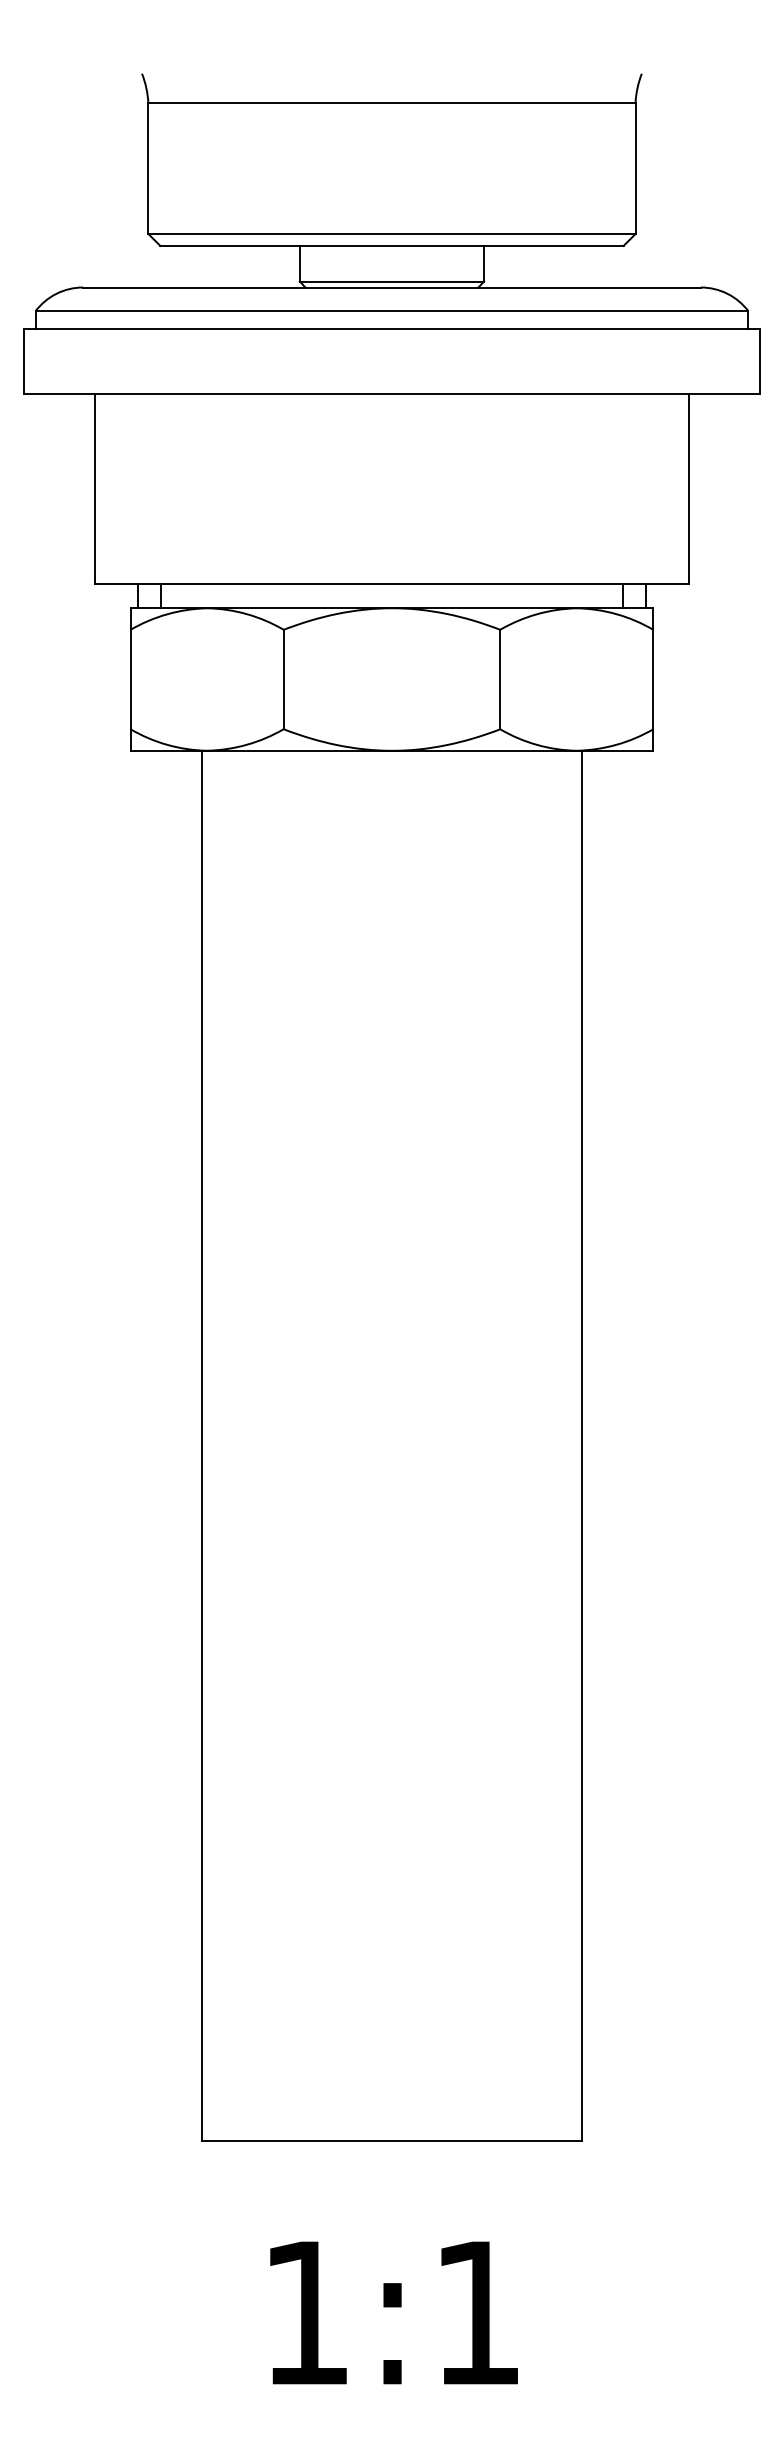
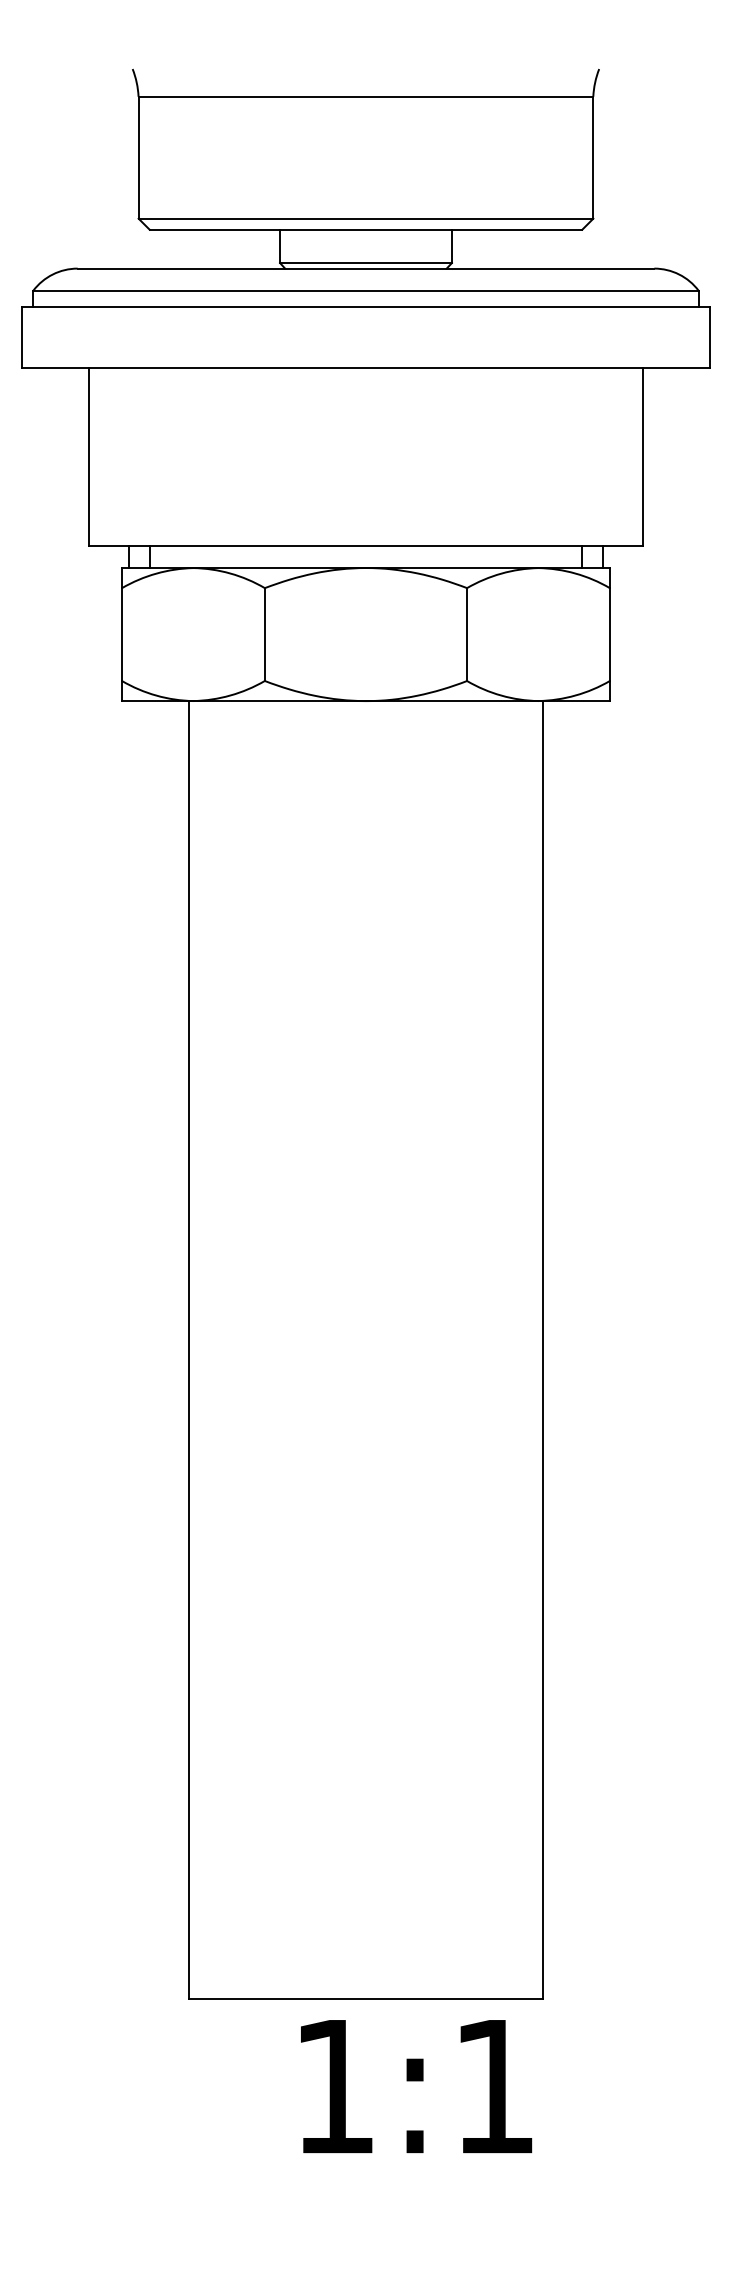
text: (393, 2312) -> (415, 2086), moved

